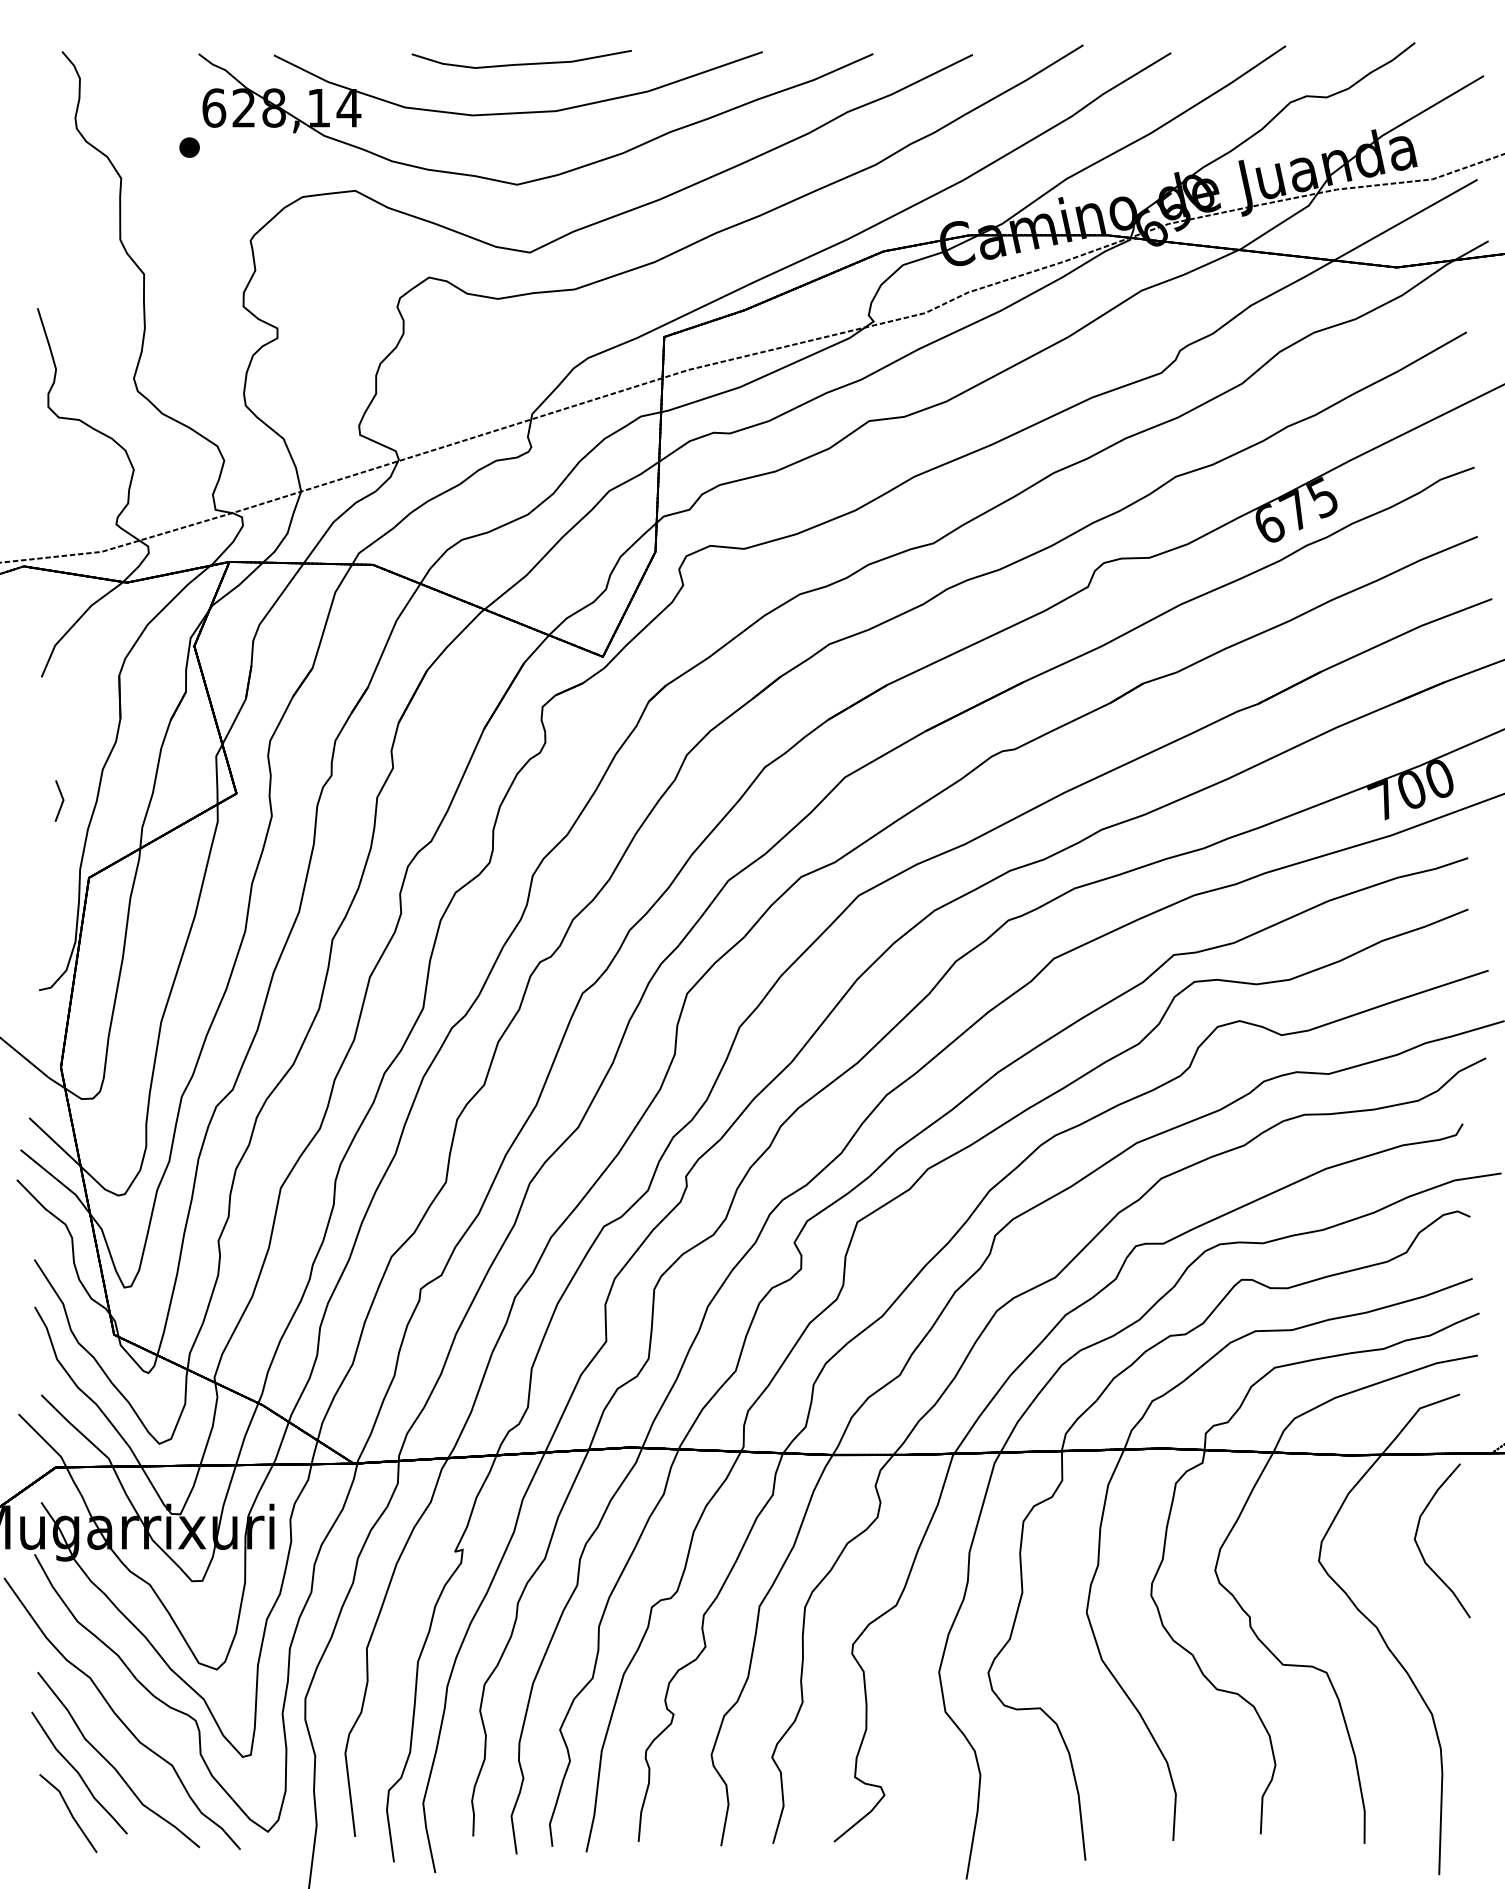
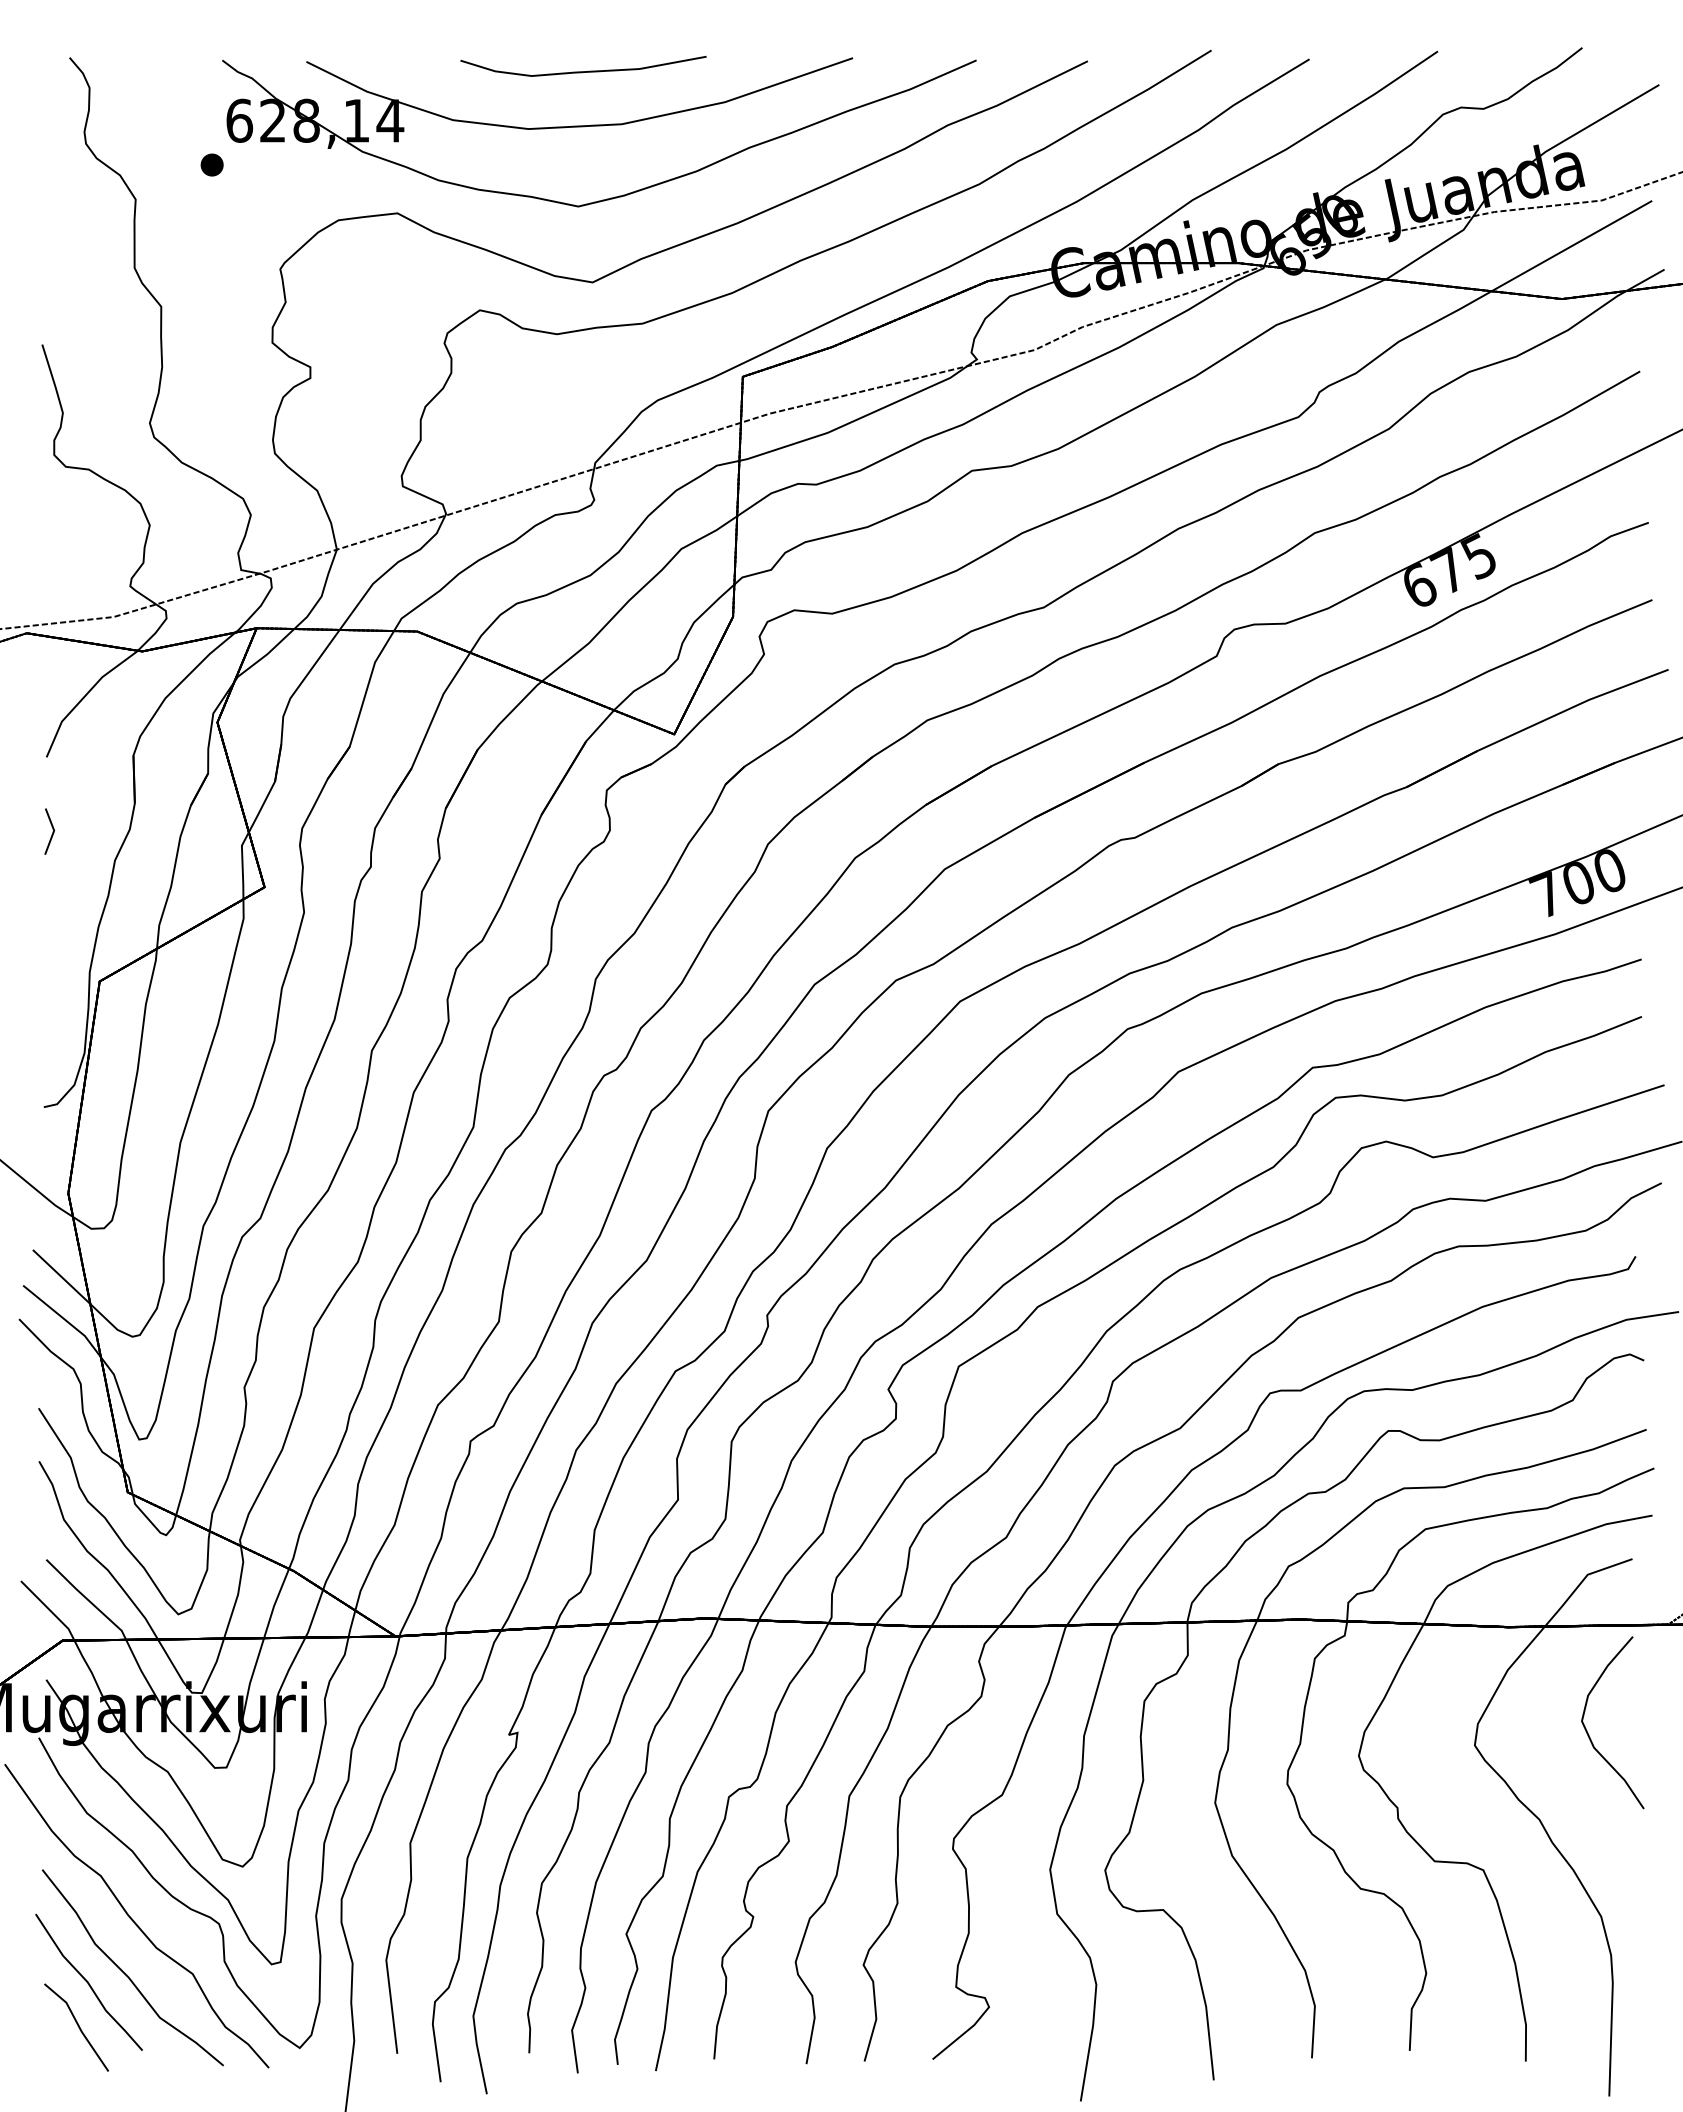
part: (59, 800) -> (49, 831), moved

